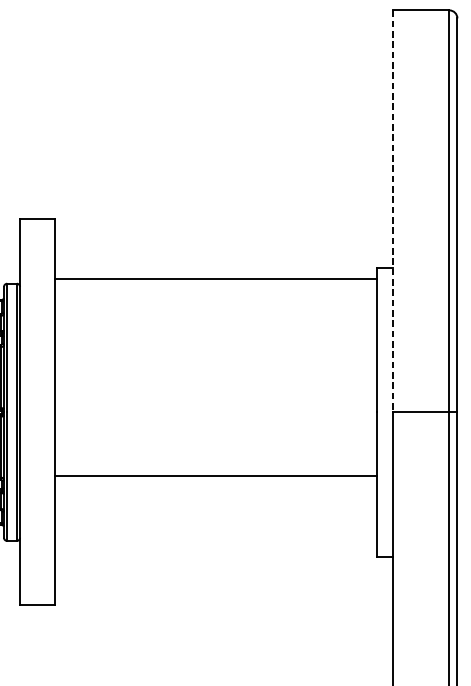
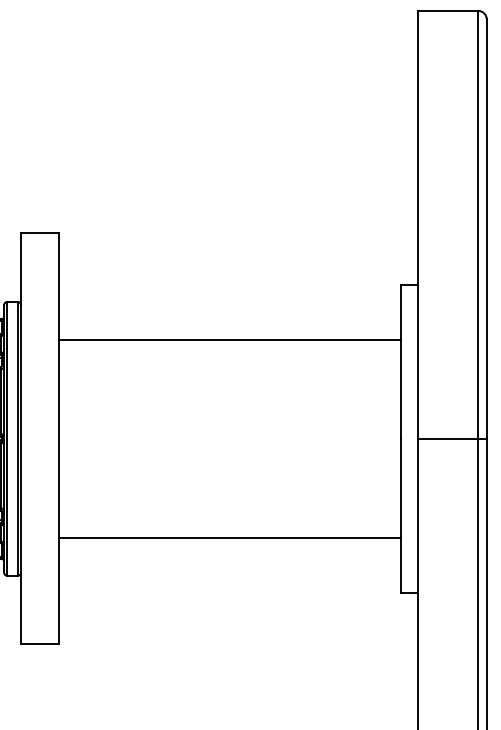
line: (393, 211) -> (418, 224), dashed -> solid
line: (215, 278) -> (229, 339), moved
line: (215, 475) -> (229, 538), moved

